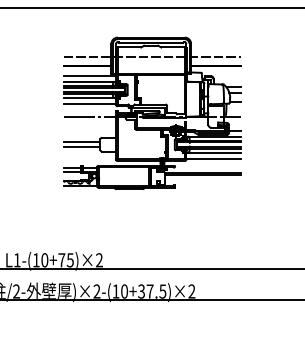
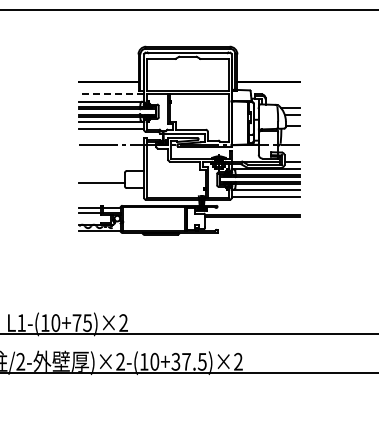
line: (152, 56) -> (189, 70), removed
line: (89, 76) -> (111, 94), solid -> dashed
line: (81, 142) -> (101, 176), removed

